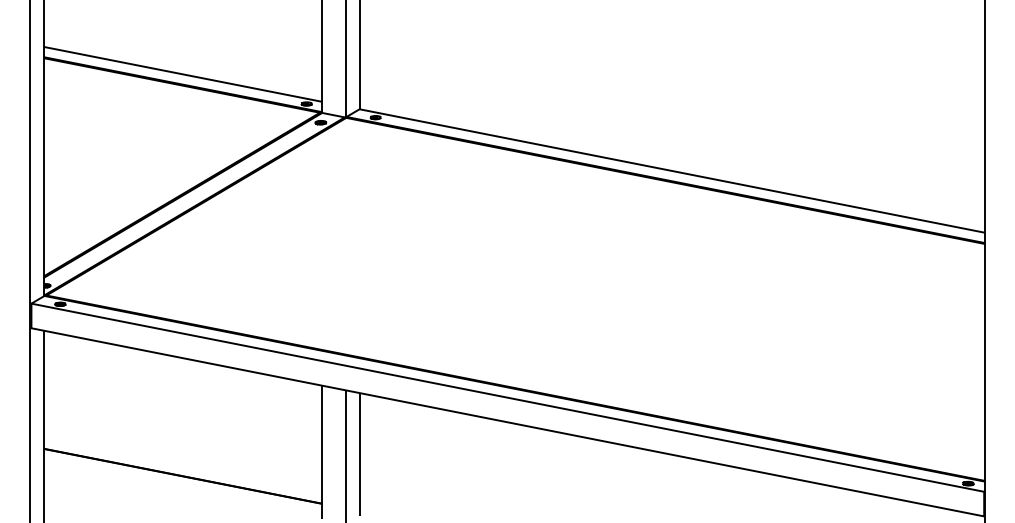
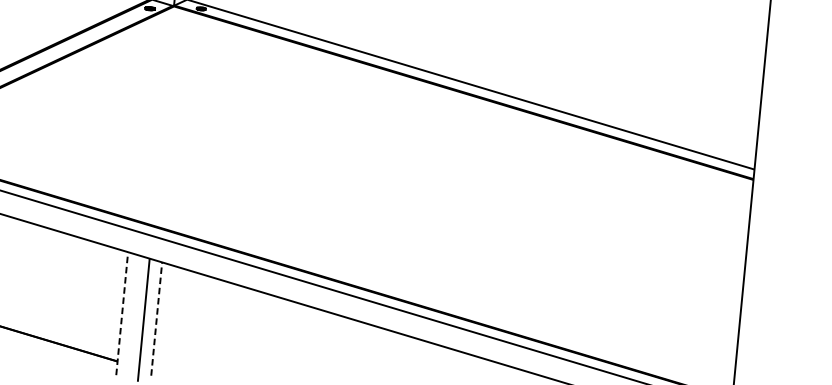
line: (322, 451) -> (122, 313), solid -> dashed
line: (359, 453) -> (156, 318), solid -> dashed

